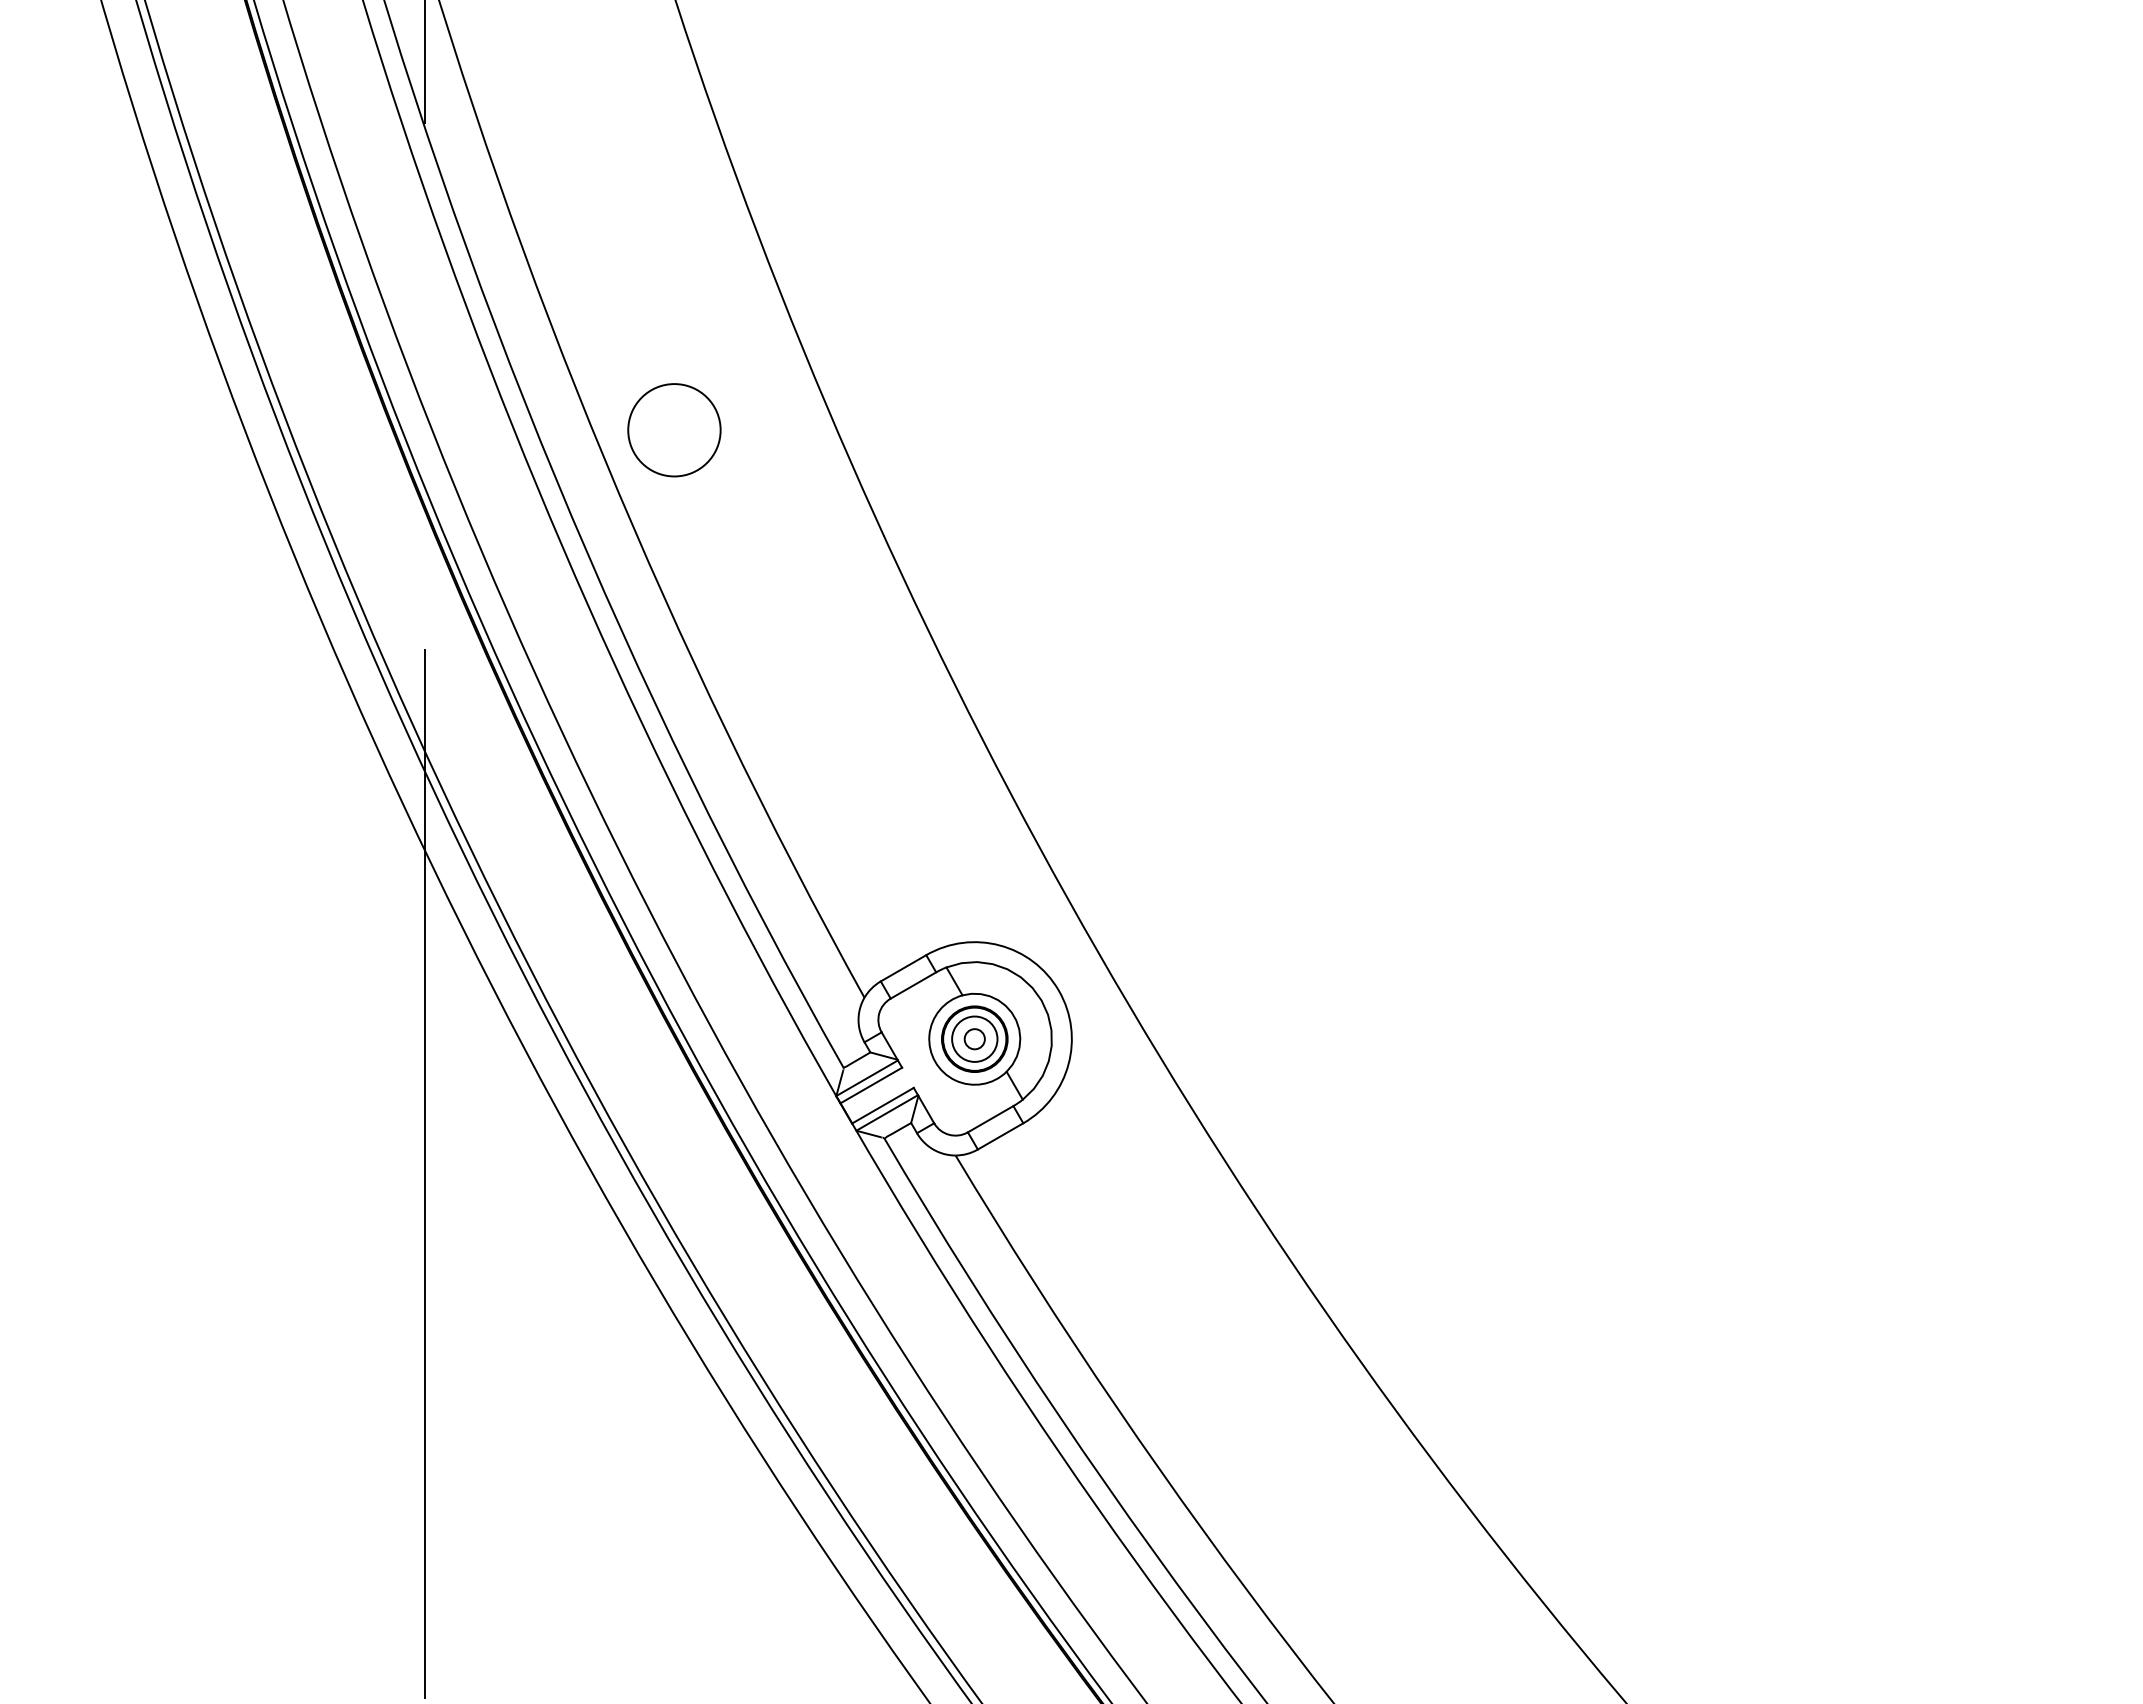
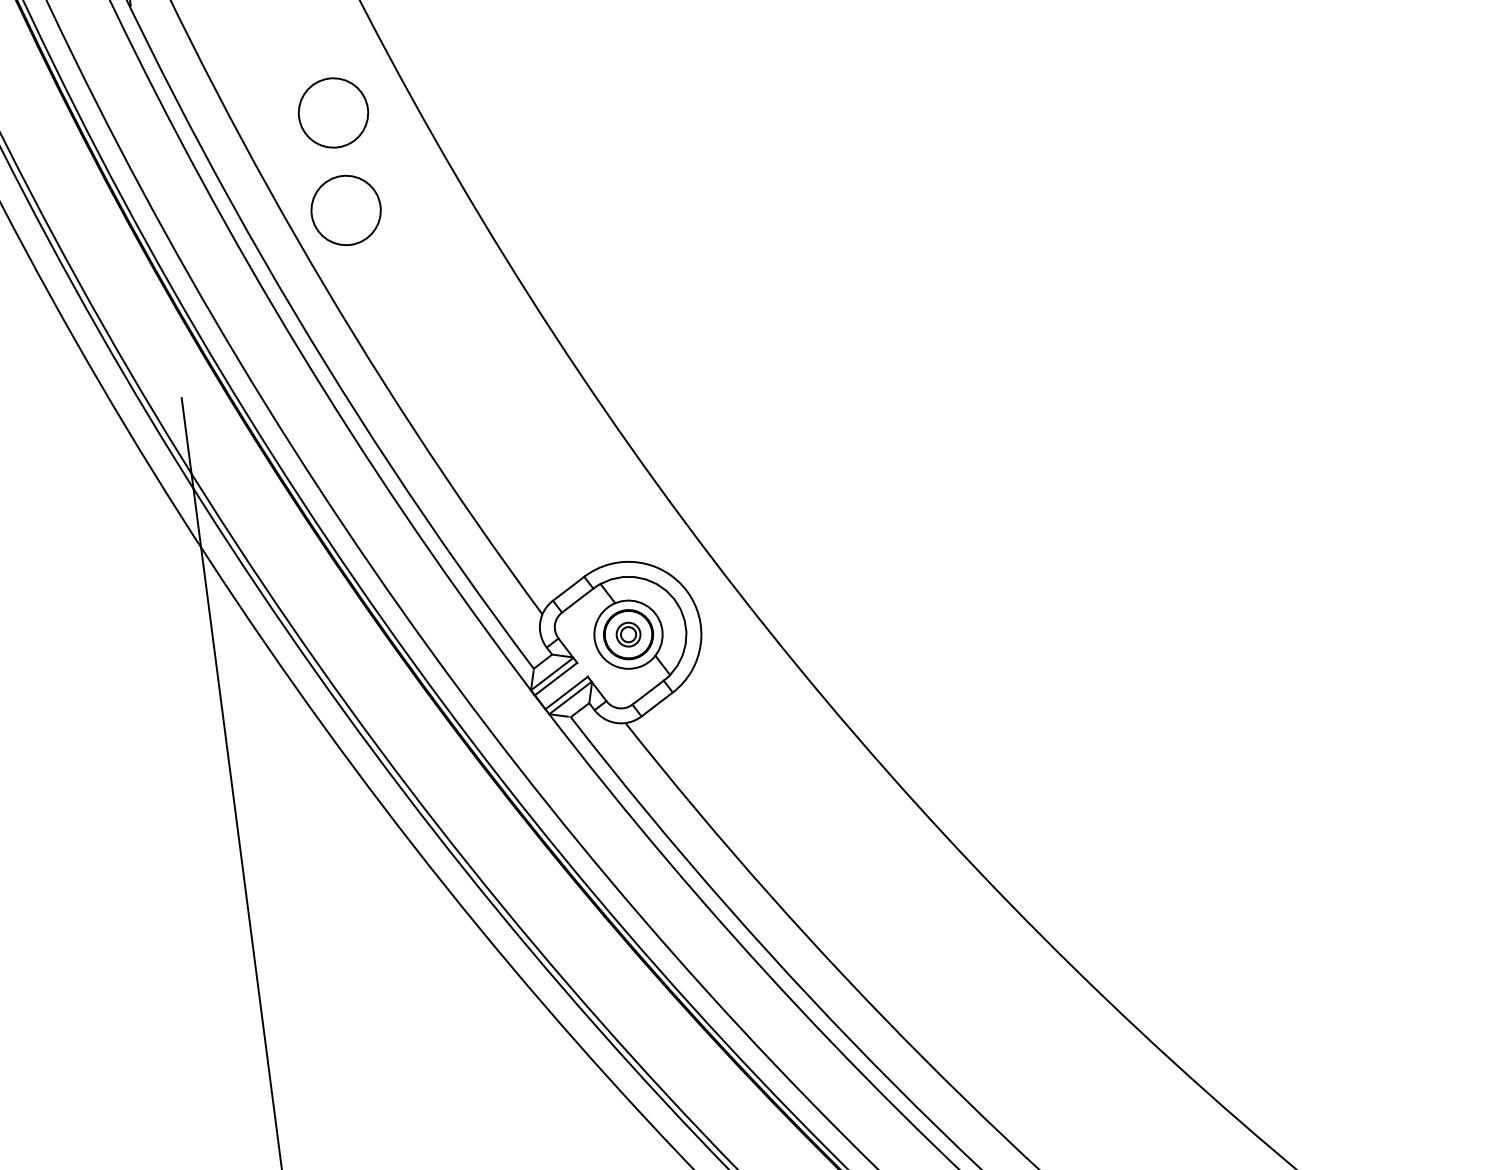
circle: (674, 299) -> (333, 113), added
circle: (974, 1038) -> (628, 634), size x0.7

